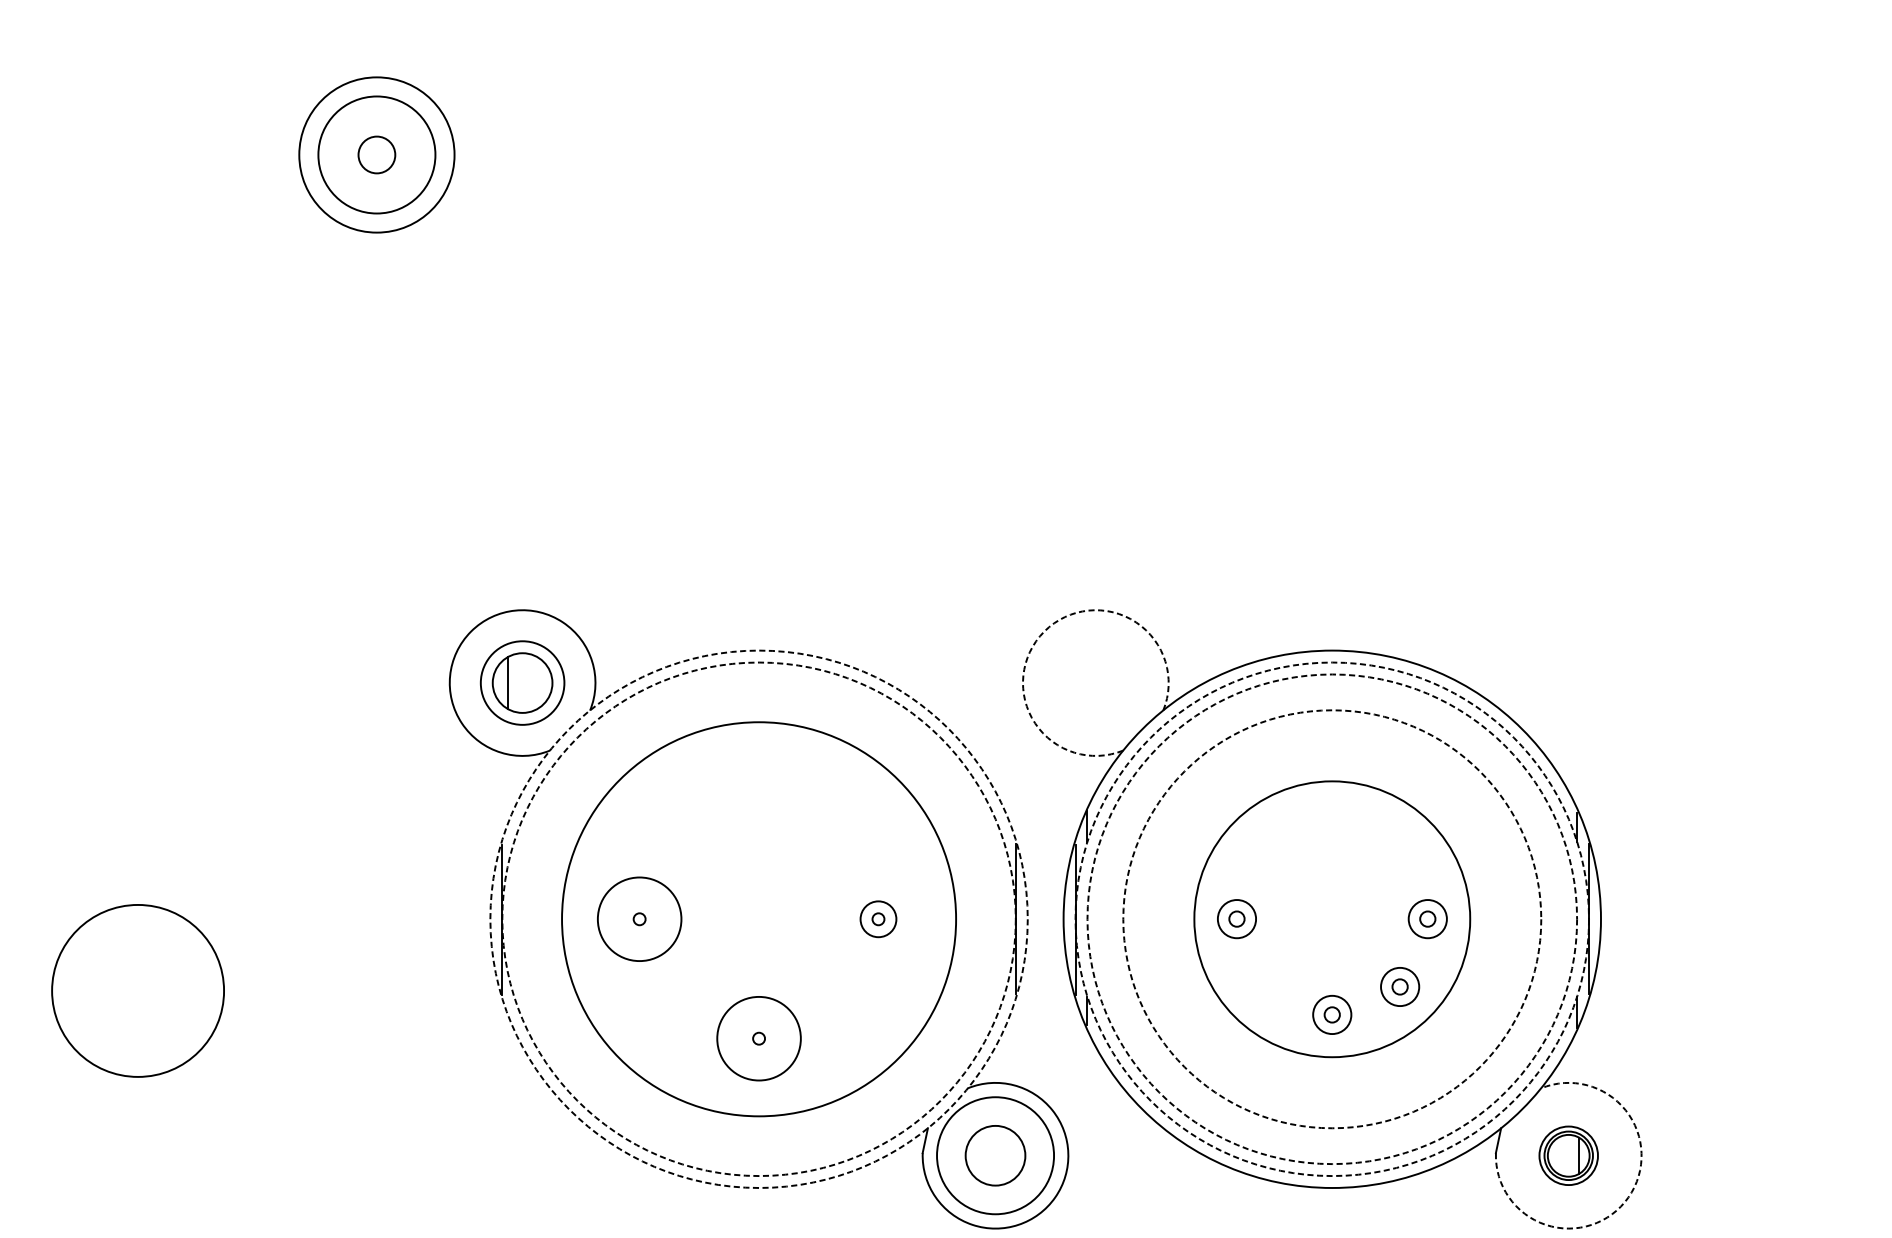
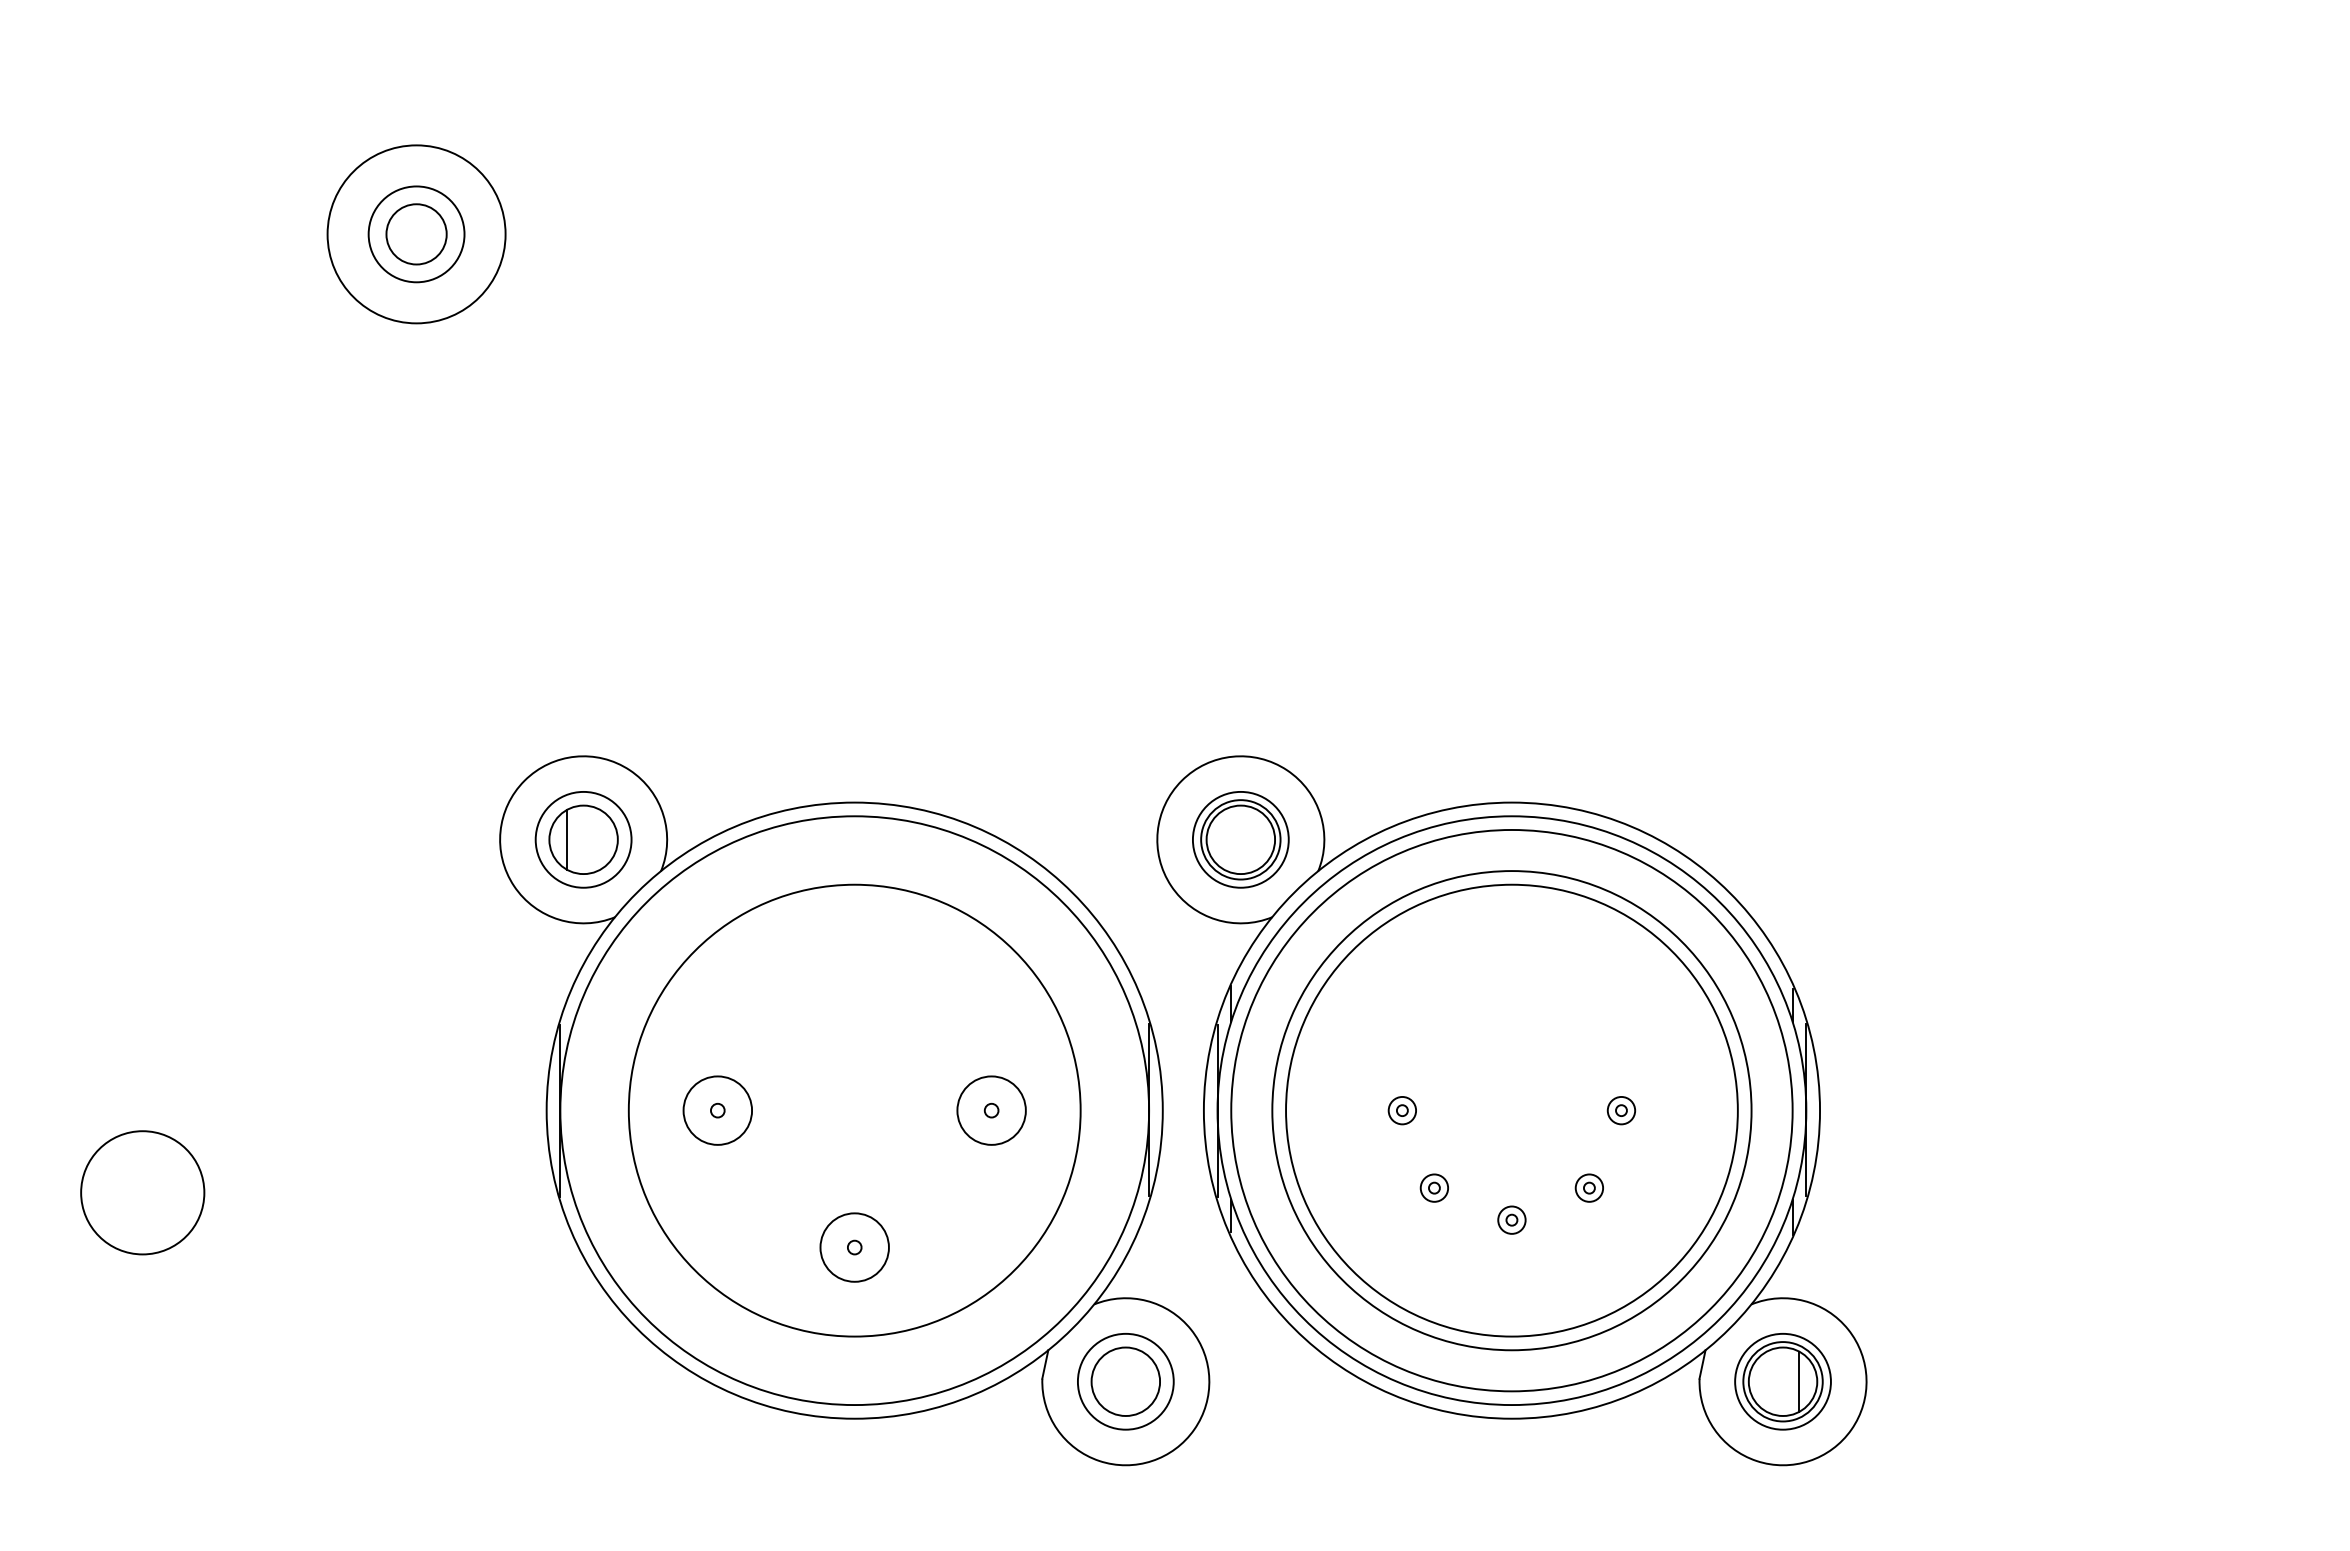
circle: (376, 155) -> (416, 234), size x0.71
circle: (376, 155) -> (416, 234), size x1.43
arc: (1044, 631) -> (1181, 780), dashed -> solid
part: (1095, 682) -> (1240, 839), added
circle: (639, 919) -> (717, 1110), size x0.71
circle: (758, 919) -> (854, 1110), dashed -> solid
circle: (758, 919) -> (854, 1110), dashed -> solid
circle: (878, 919) -> (991, 1110), size x1.67
part: (1235, 919) -> (1401, 1110), size x0.62
circle: (1331, 919) -> (1511, 1110), dashed -> solid
circle: (1331, 919) -> (1511, 1110), dashed -> solid
circle: (1331, 919) -> (1511, 1110), dashed -> solid
circle: (1331, 919) -> (1511, 1110), size x1.43
part: (1427, 919) -> (1621, 1110), size x0.62
part: (1263, 986) -> (1433, 1187), added
part: (1399, 986) -> (1588, 1187), size x0.62
circle: (137, 990) -> (142, 1192), size x0.62
part: (1331, 1014) -> (1511, 1219), size x0.62
circle: (758, 1038) -> (854, 1247), size x0.71
circle: (995, 1155) -> (1125, 1381), size x0.71
part: (1568, 1155) -> (1782, 1381), size x1.43
arc: (1628, 1197) -> (1851, 1429), dashed -> solid

